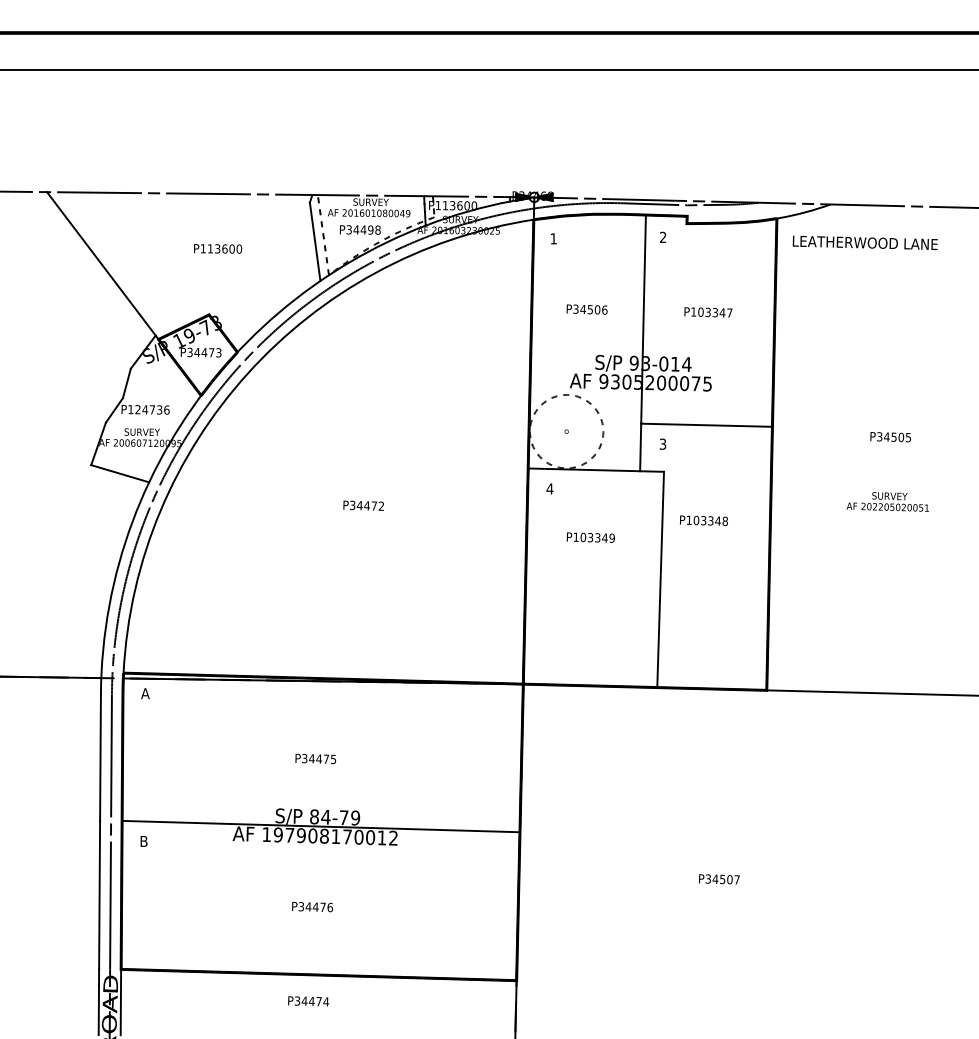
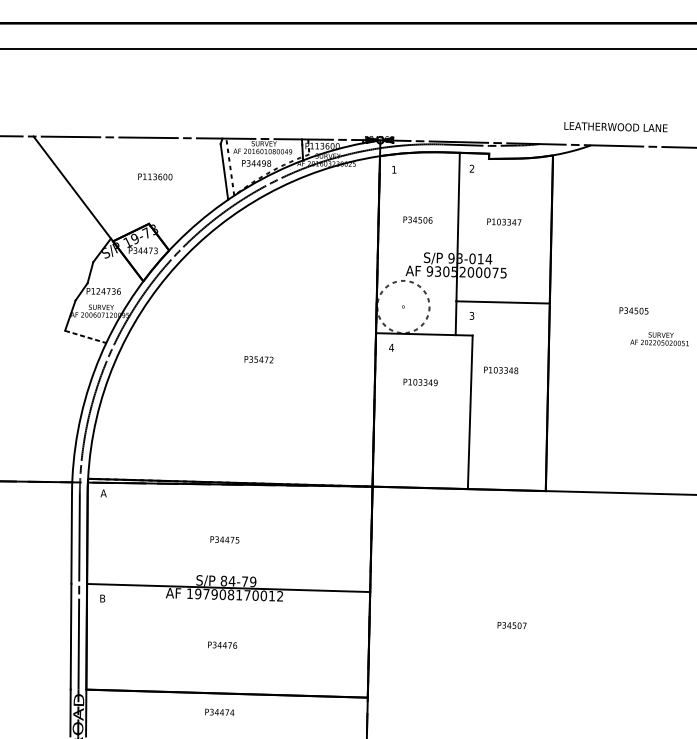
text: (864, 242) -> (615, 126), moved
line: (120, 473) -> (85, 336), solid -> dashed
text: (887, 501) -> (659, 338), moved
text: (359, 505) -> (255, 359), P34472 -> P35472

